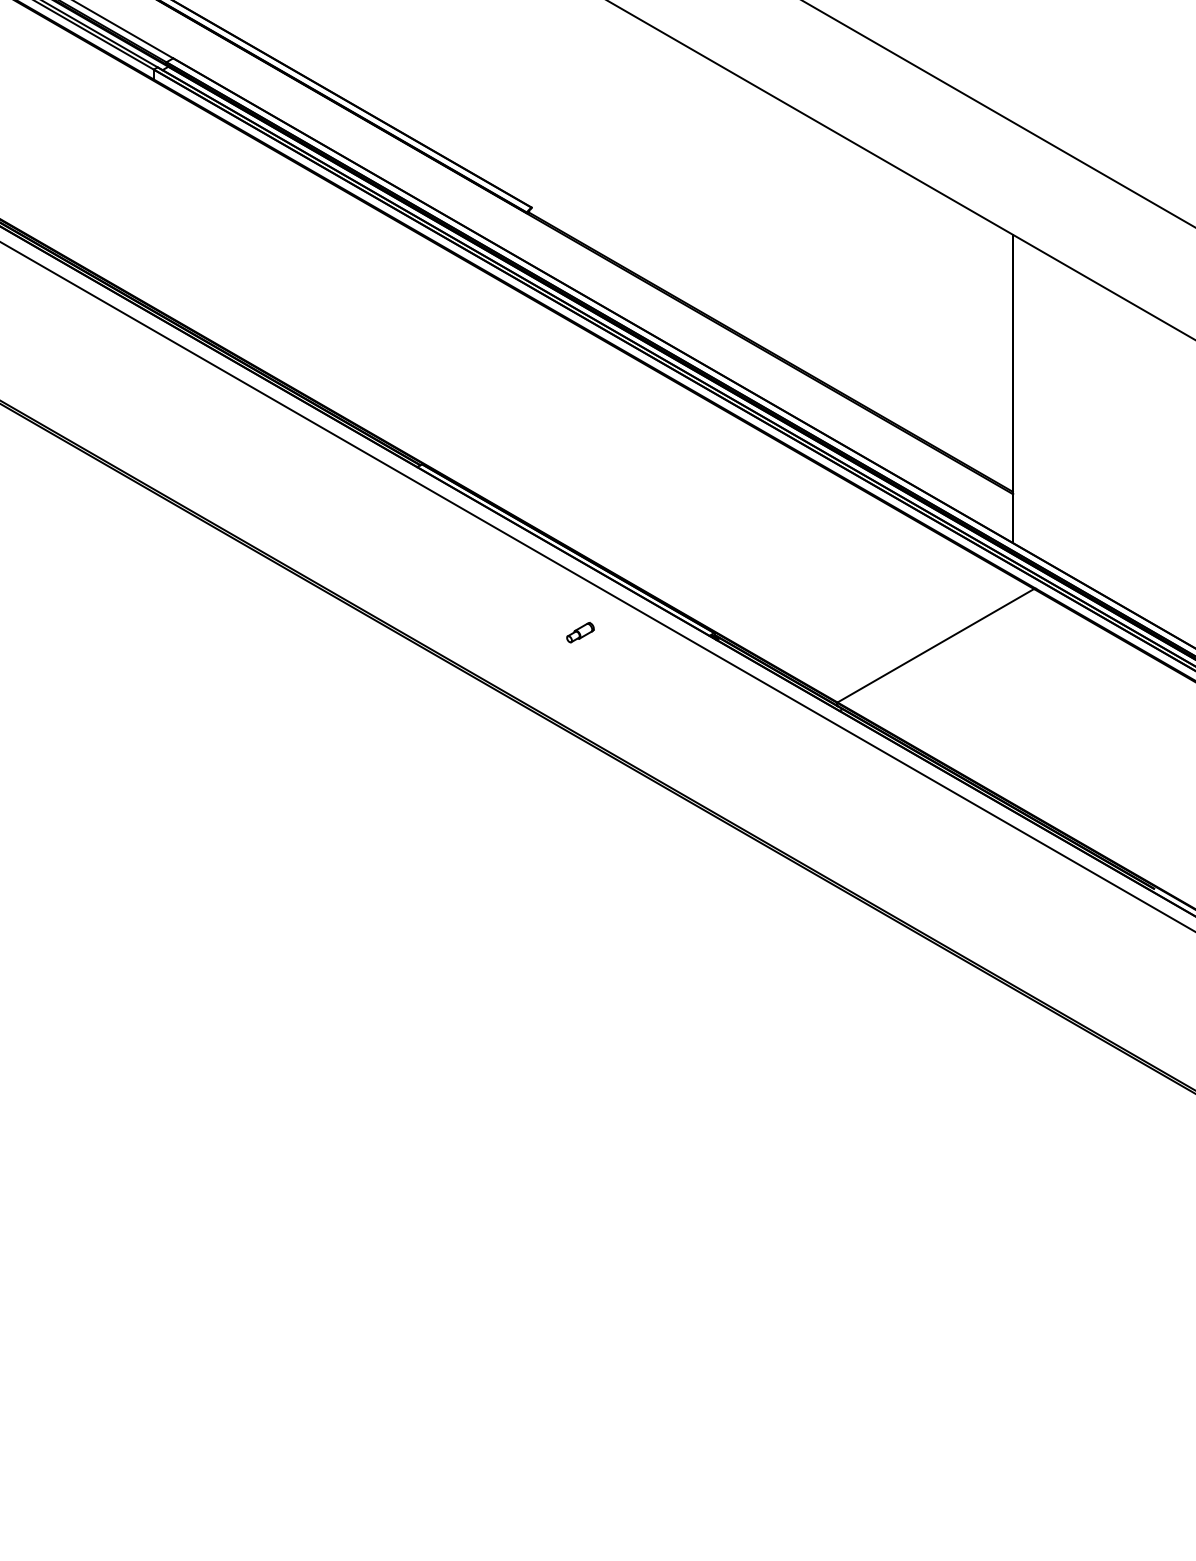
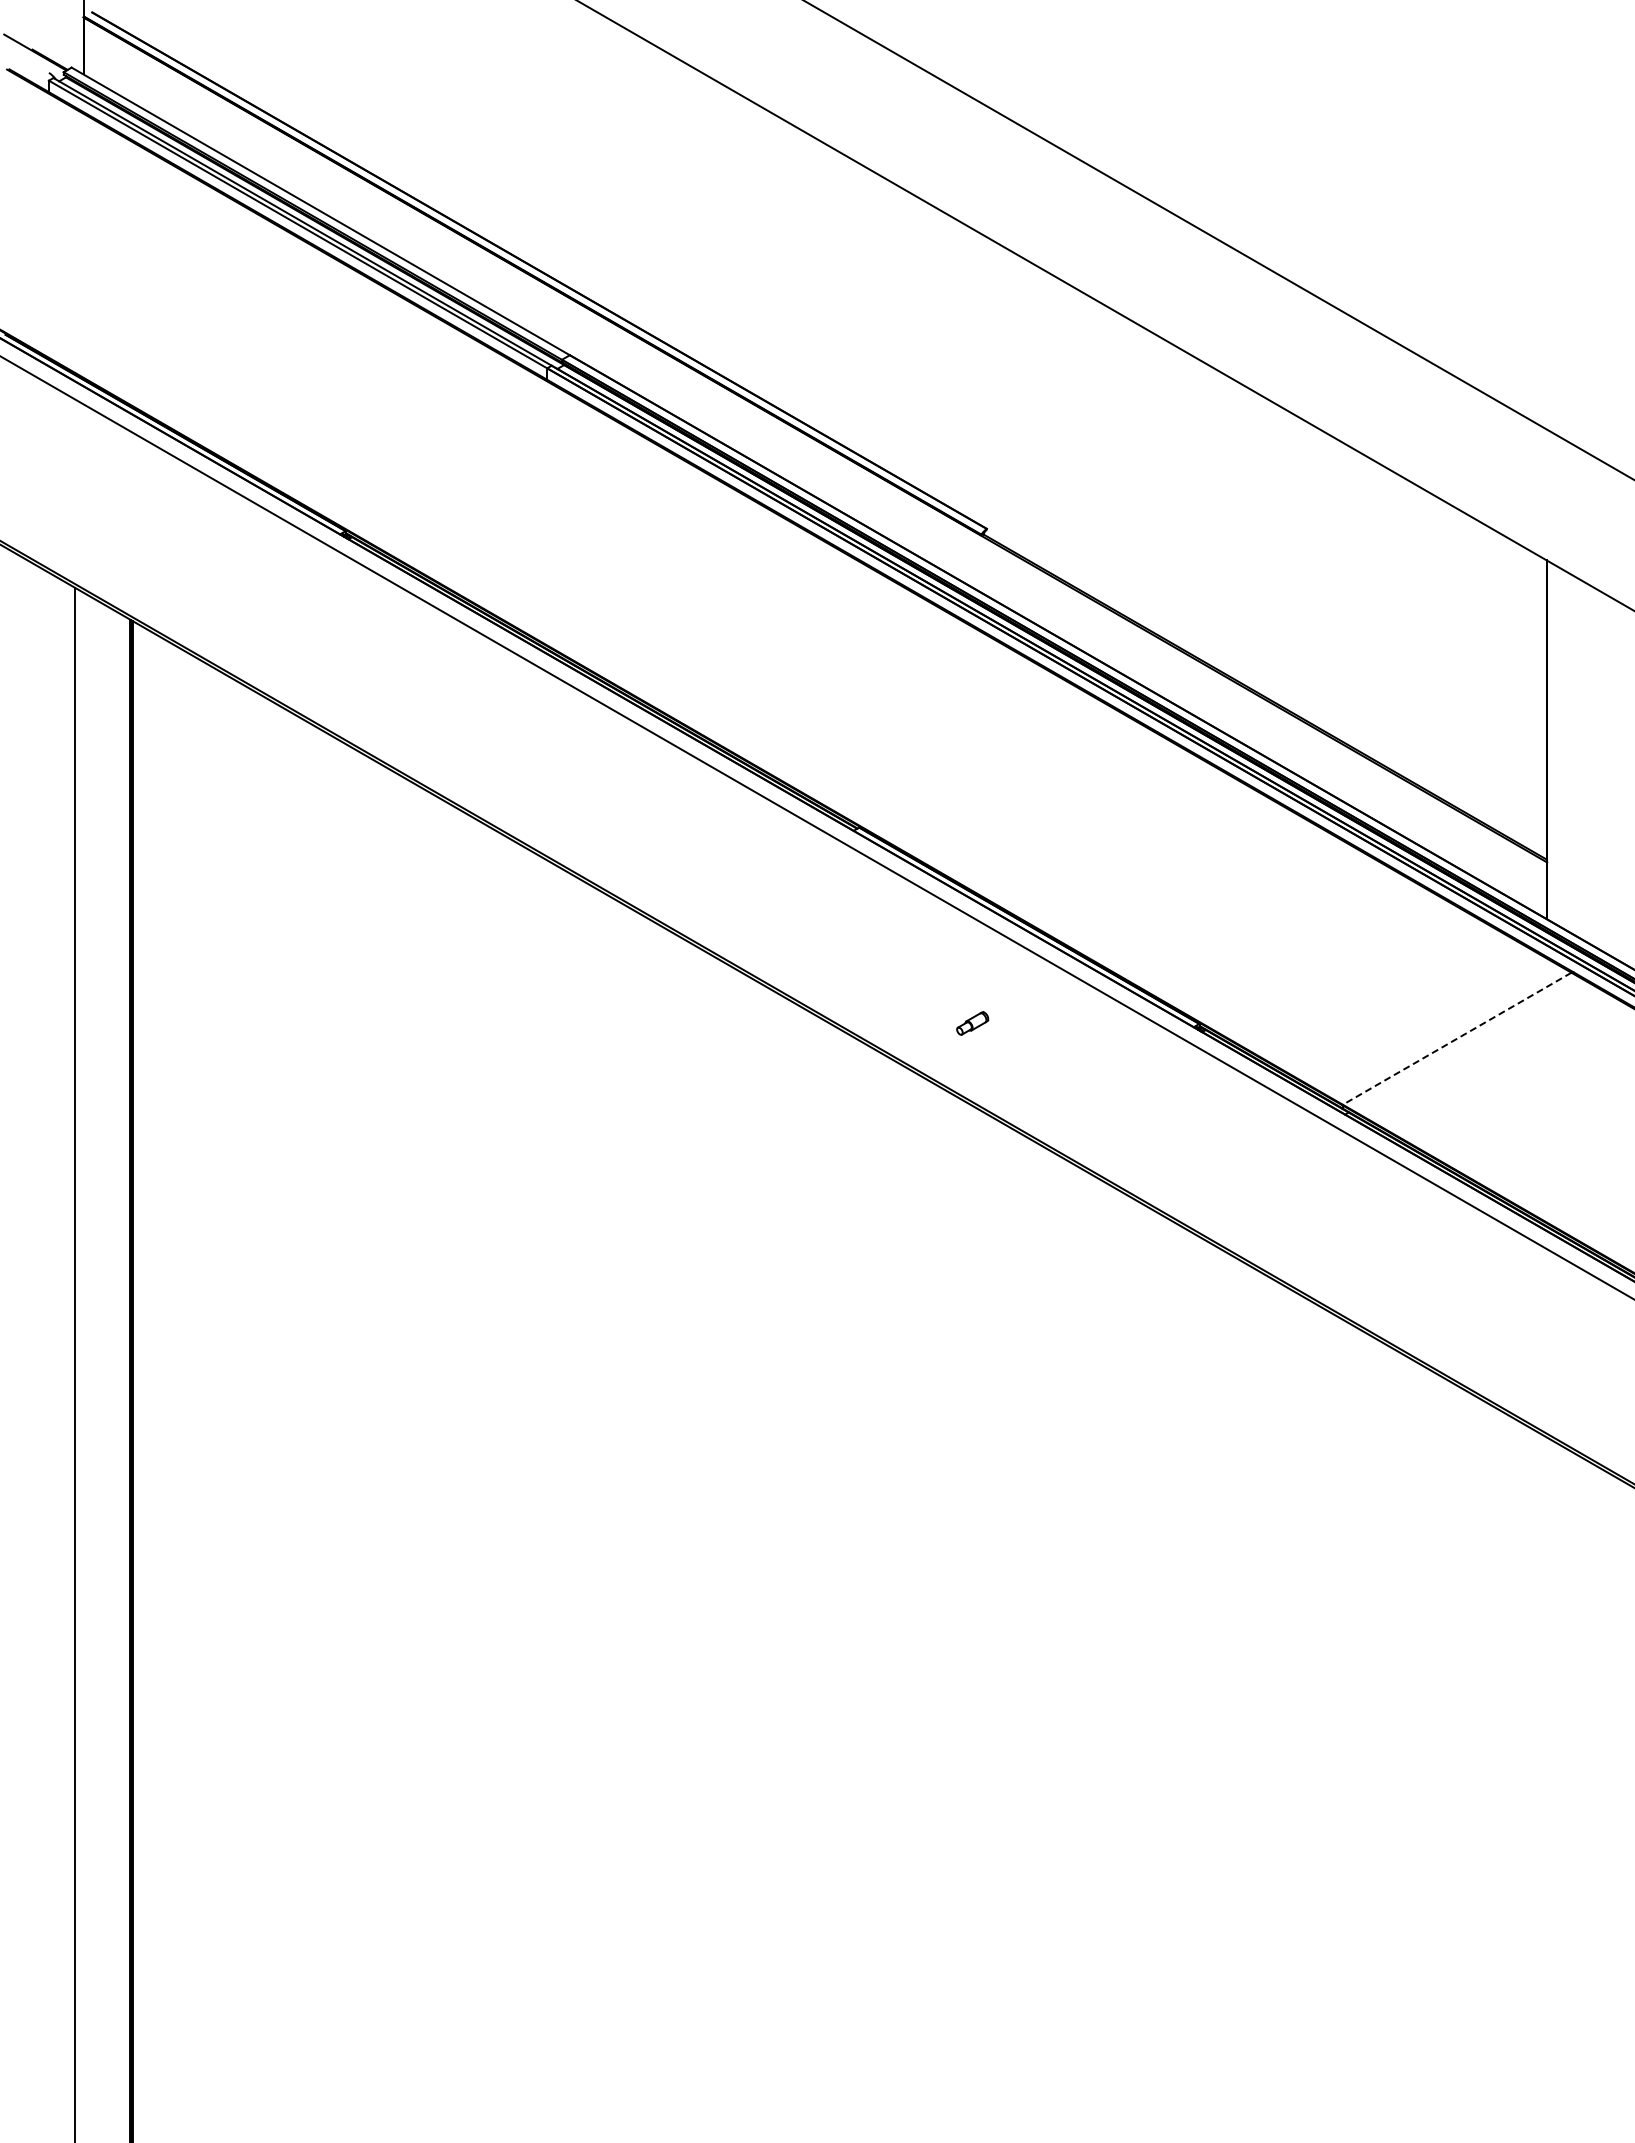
part: (580, 632) -> (972, 1023), moved
line: (935, 645) -> (1456, 1038), solid -> dashed

